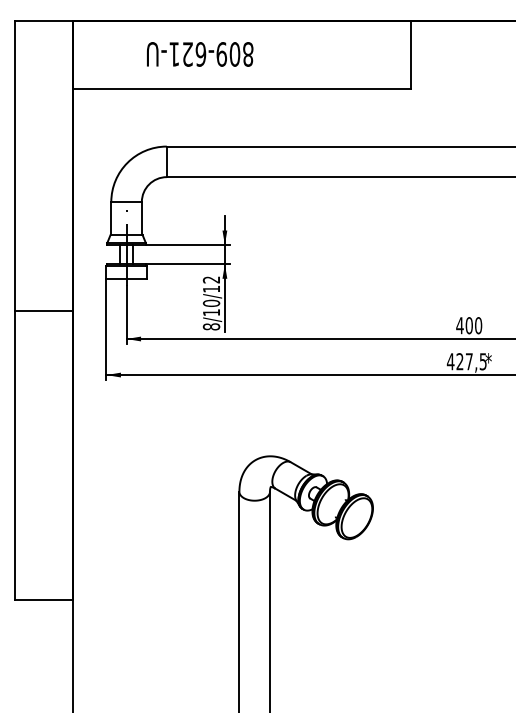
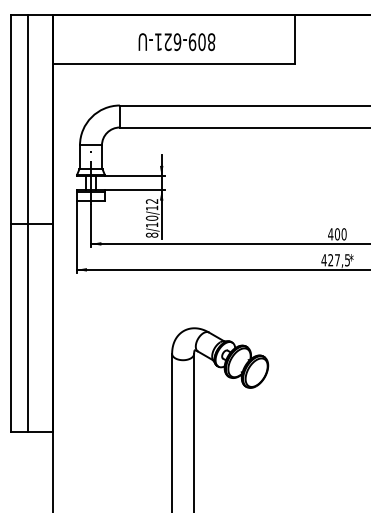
text: (200, 54) -> (177, 42), moved
line: (39, 310) -> (28, 223), added

